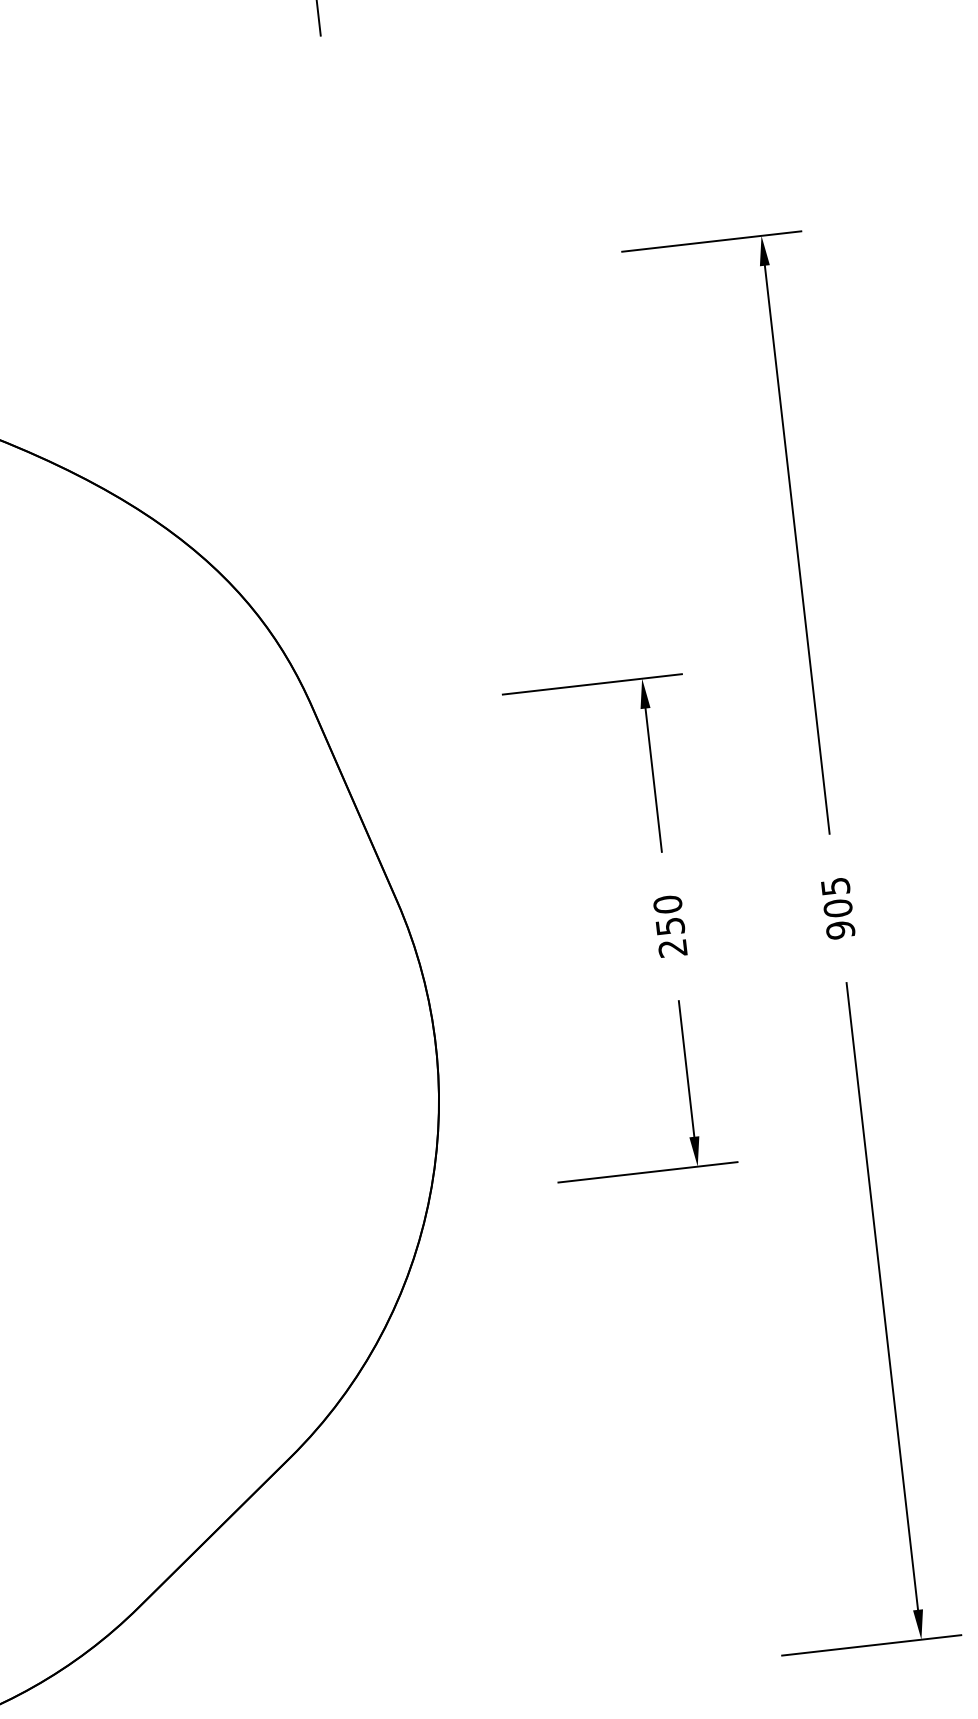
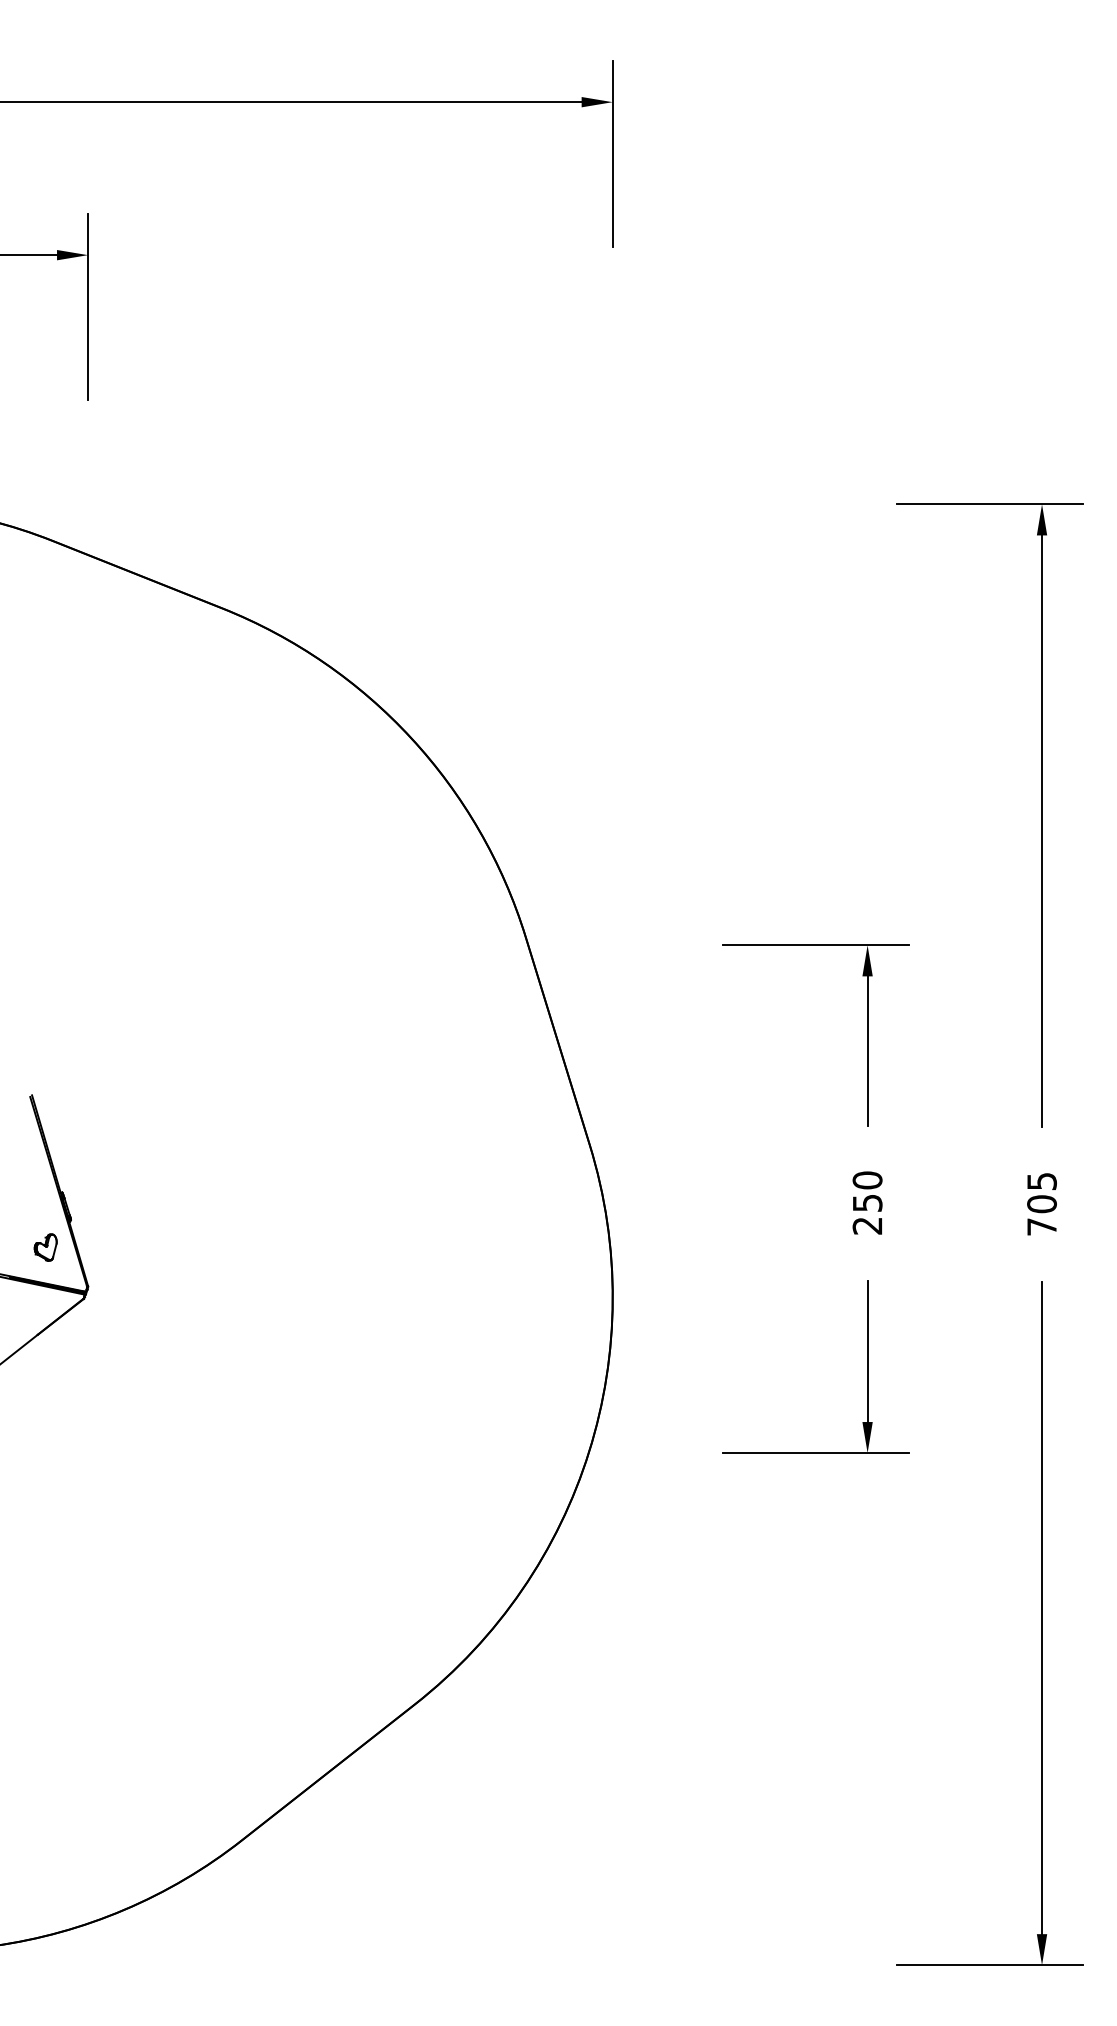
text: (840, 929) -> (1041, 1226), 905 -> 705

